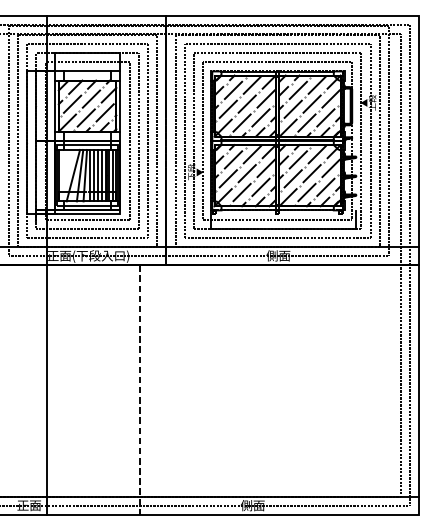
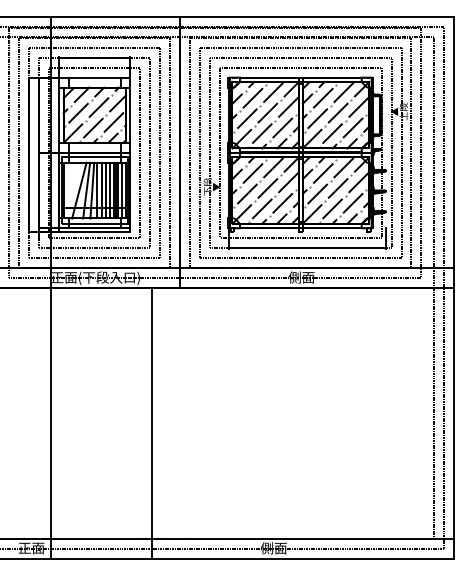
line: (140, 389) -> (152, 422), dashed -> solid

